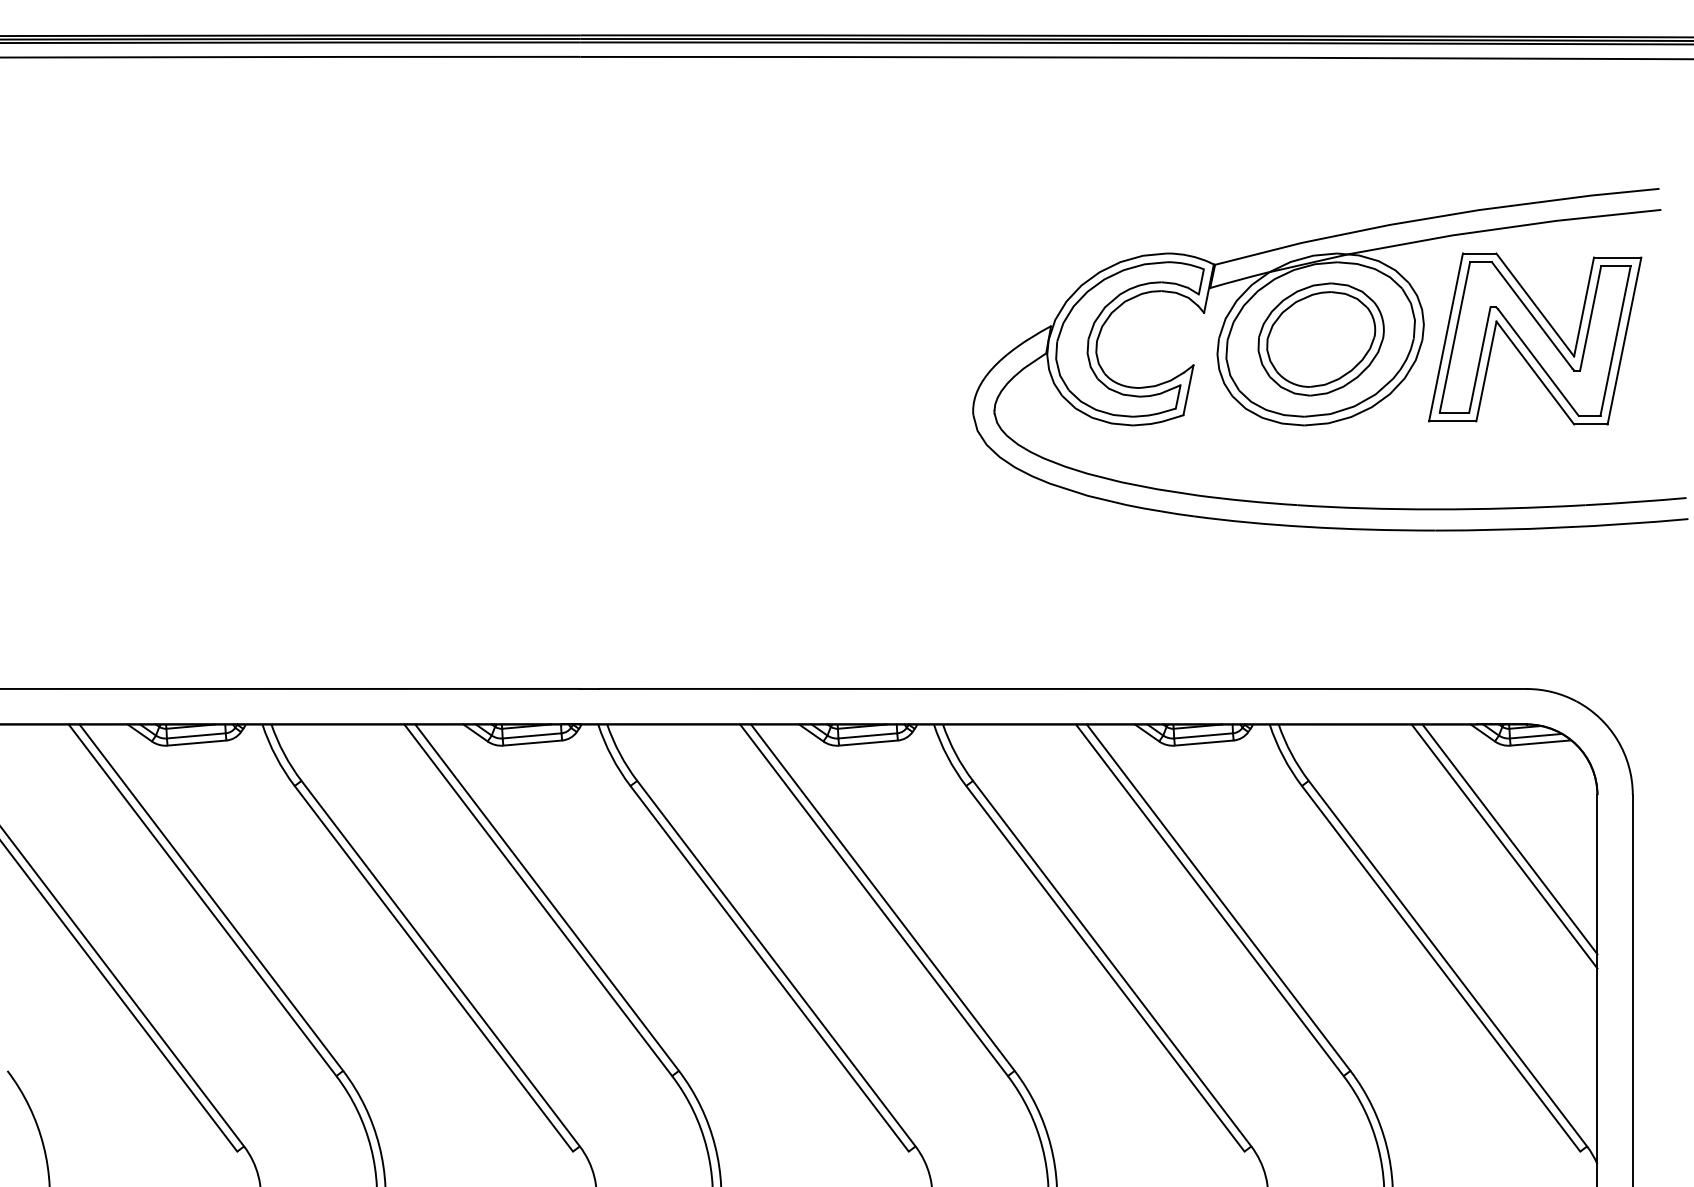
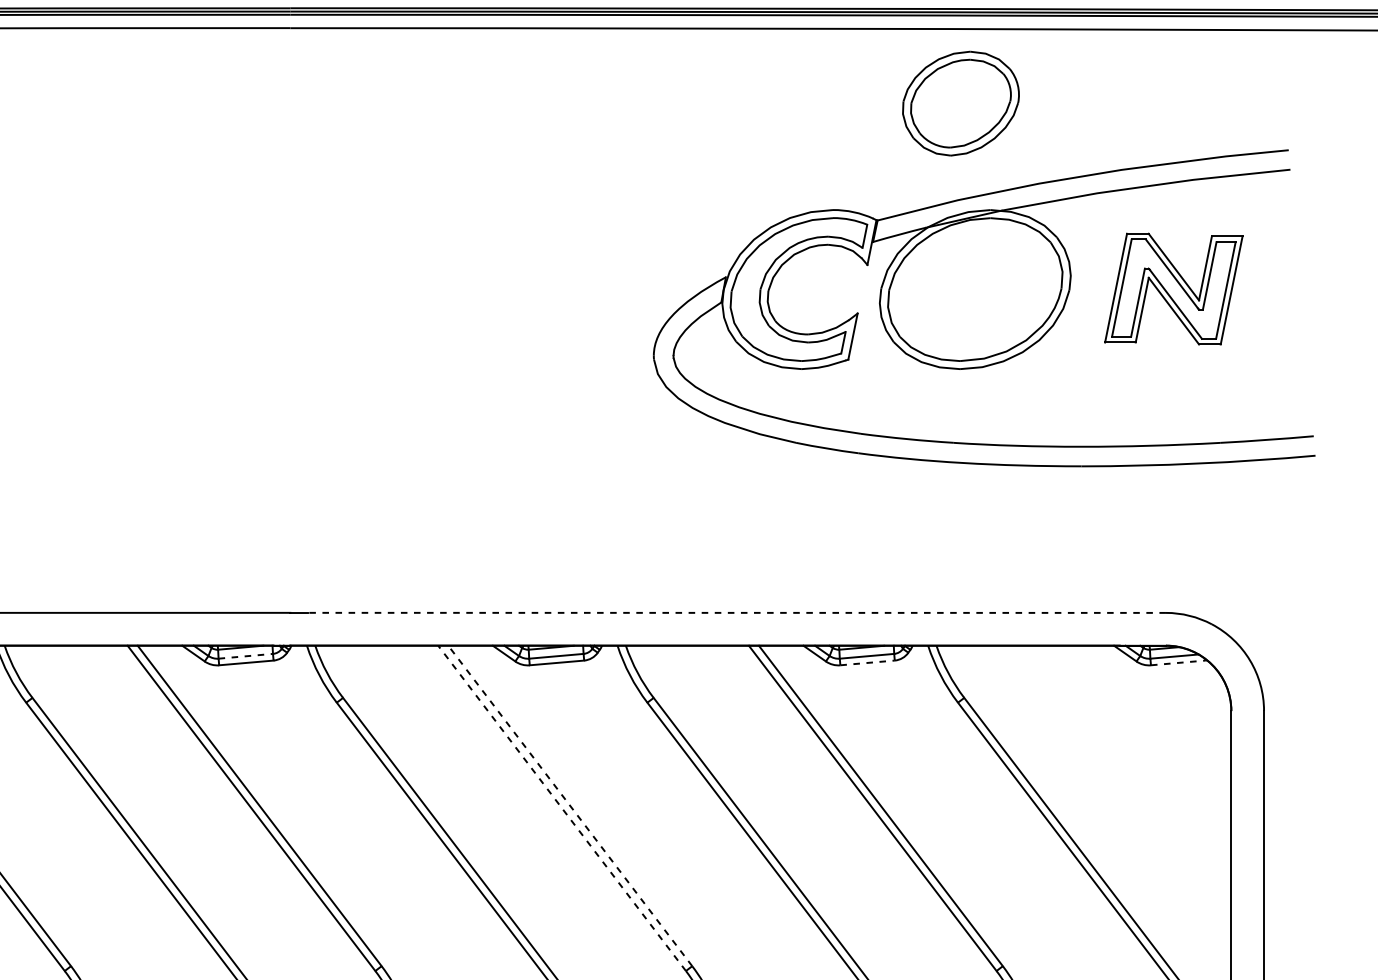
part: (1535, 338) -> (1174, 288), size x0.7
part: (1320, 339) -> (960, 103), moved
line: (1062, 688) -> (736, 612), solid -> dashed
line: (532, 735) -> (246, 655), solid -> dashed
line: (1204, 743) -> (867, 663), solid -> dashed
line: (1539, 743) -> (1177, 663), solid -> dashed
line: (1509, 839) -> (1149, 752), removed
line: (1504, 846) -> (1145, 758), removed
line: (882, 897) -> (569, 805), solid -> dashed
line: (874, 900) -> (562, 808), solid -> dashed

